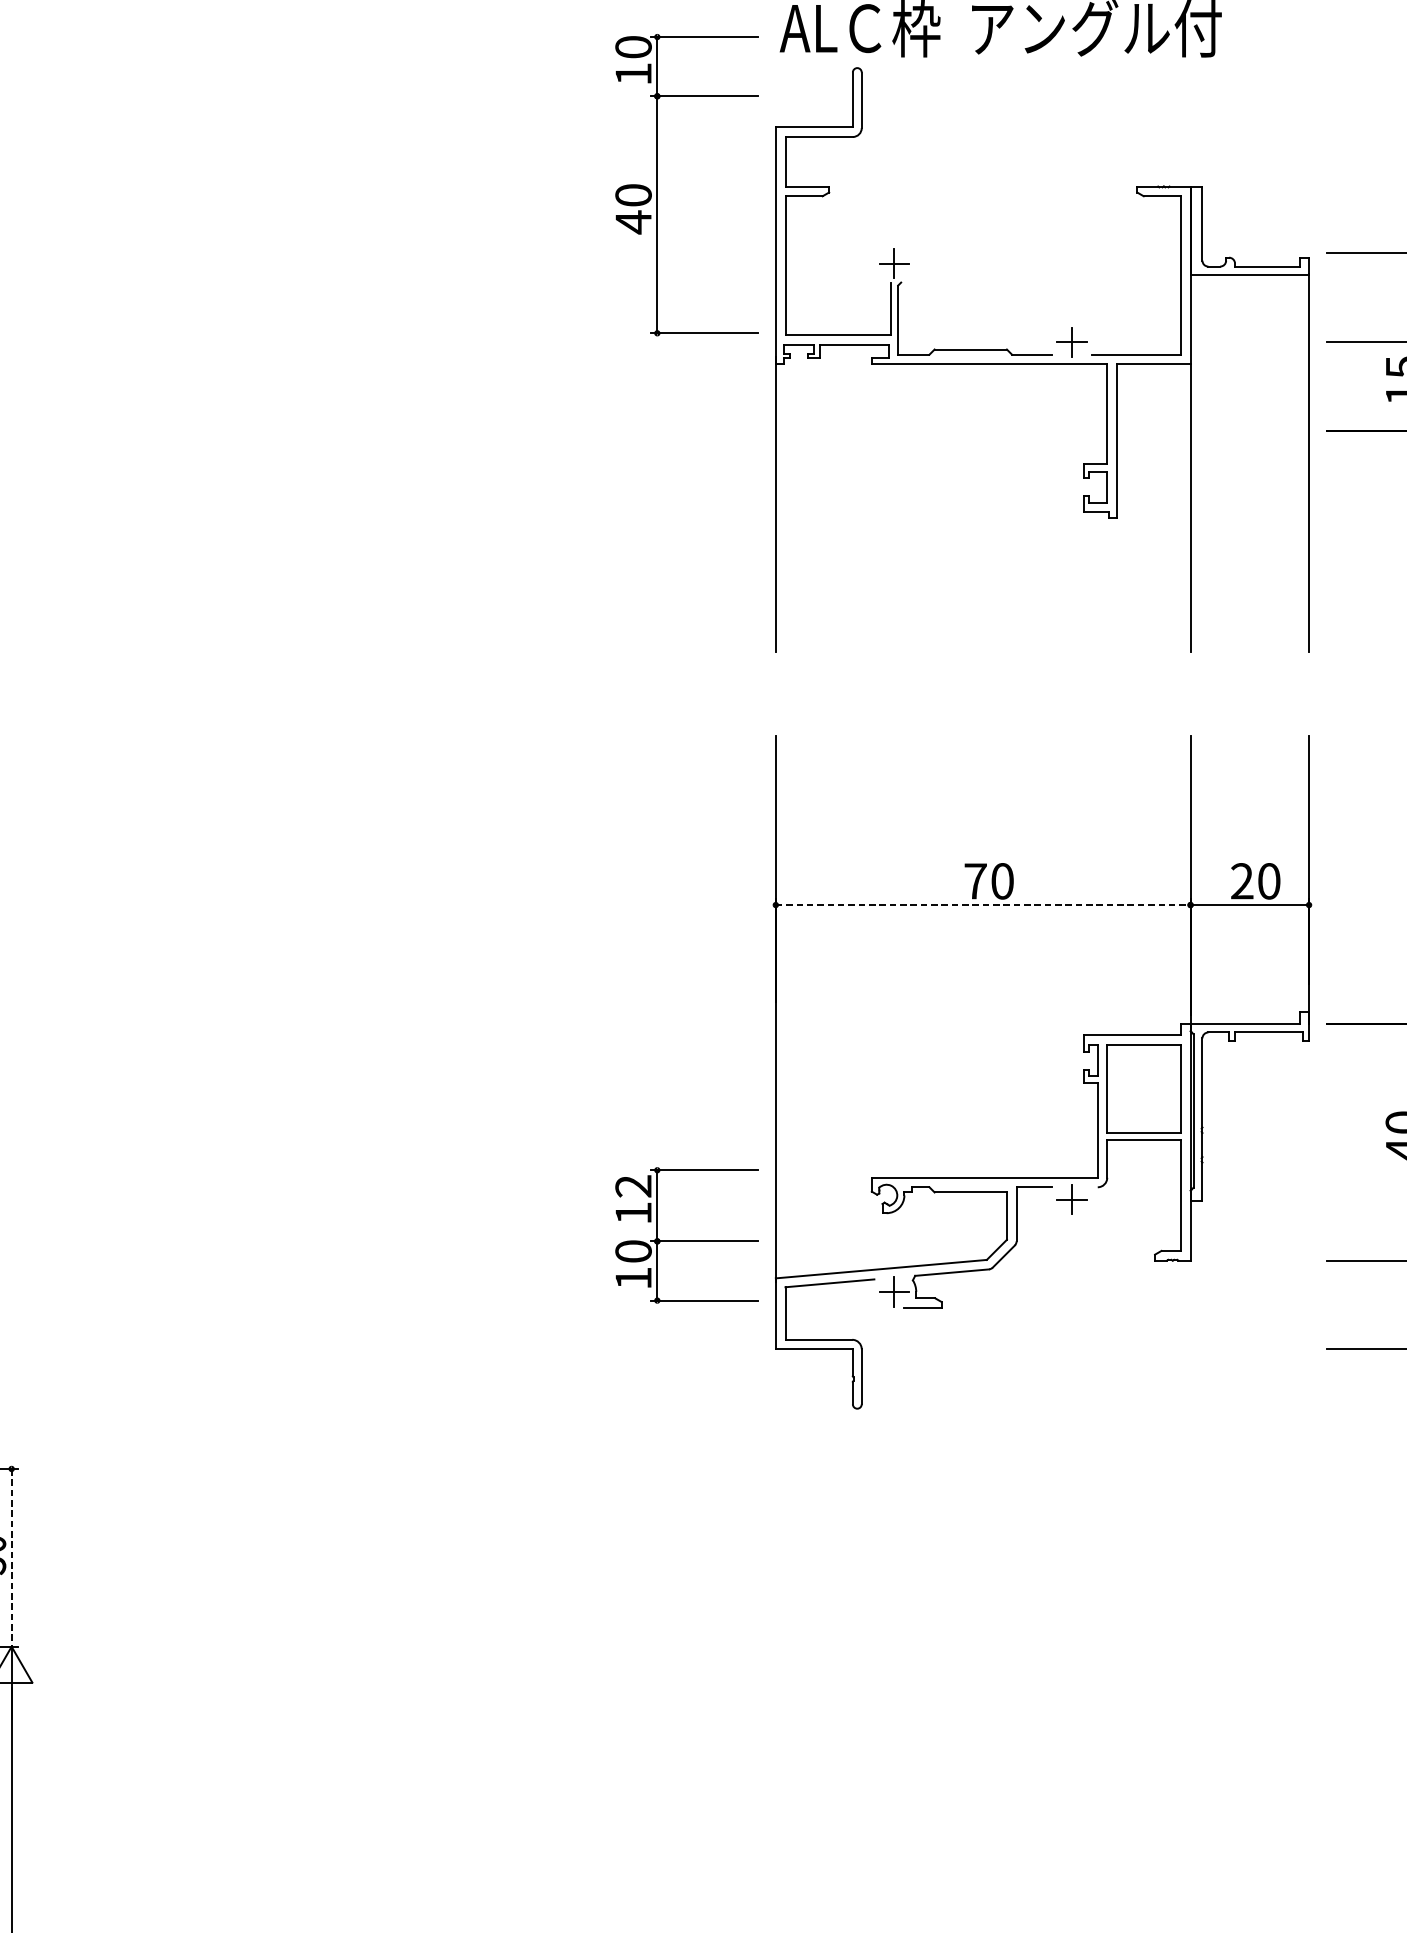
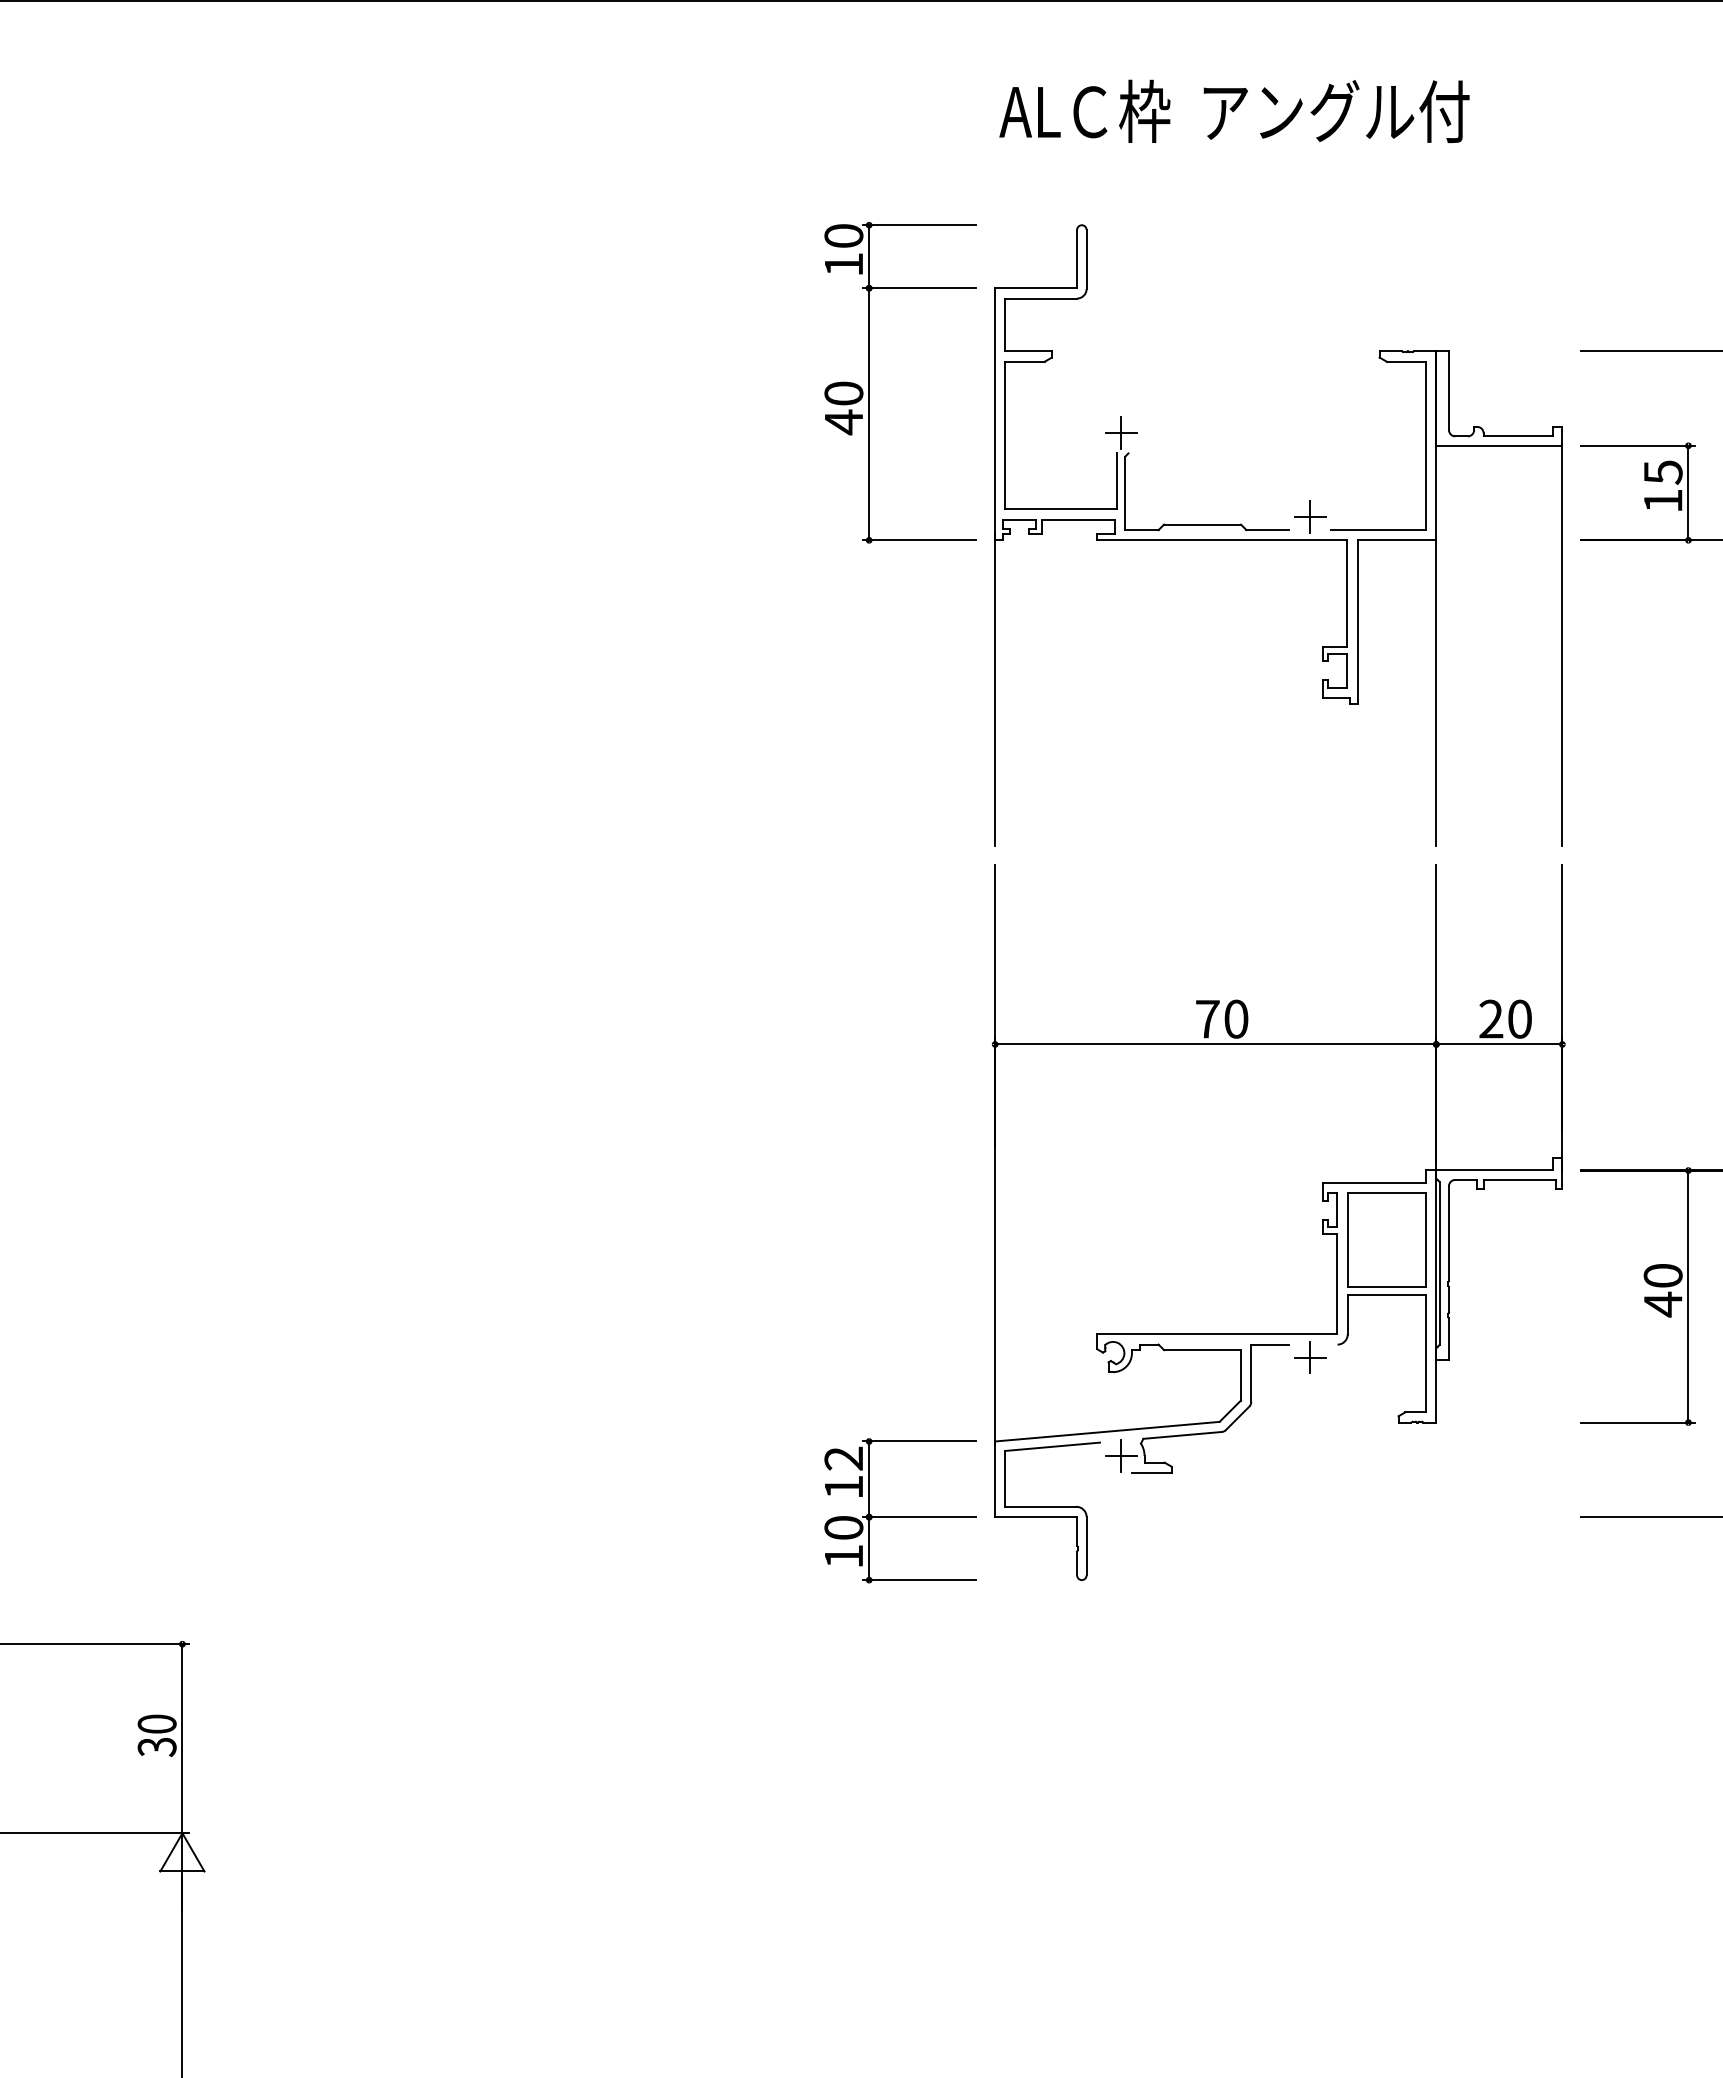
part: (657, 184) -> (869, 382), moved
part: (1042, 359) -> (1278, 535), moved
line: (982, 905) -> (1215, 1044), dashed -> solid
part: (686, 1235) -> (900, 1510), moved
line: (11, 1557) -> (182, 1738), dashed -> solid

